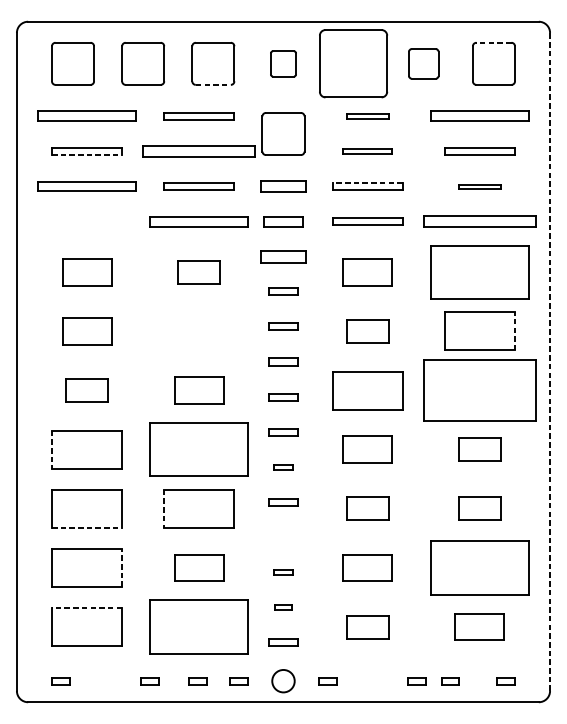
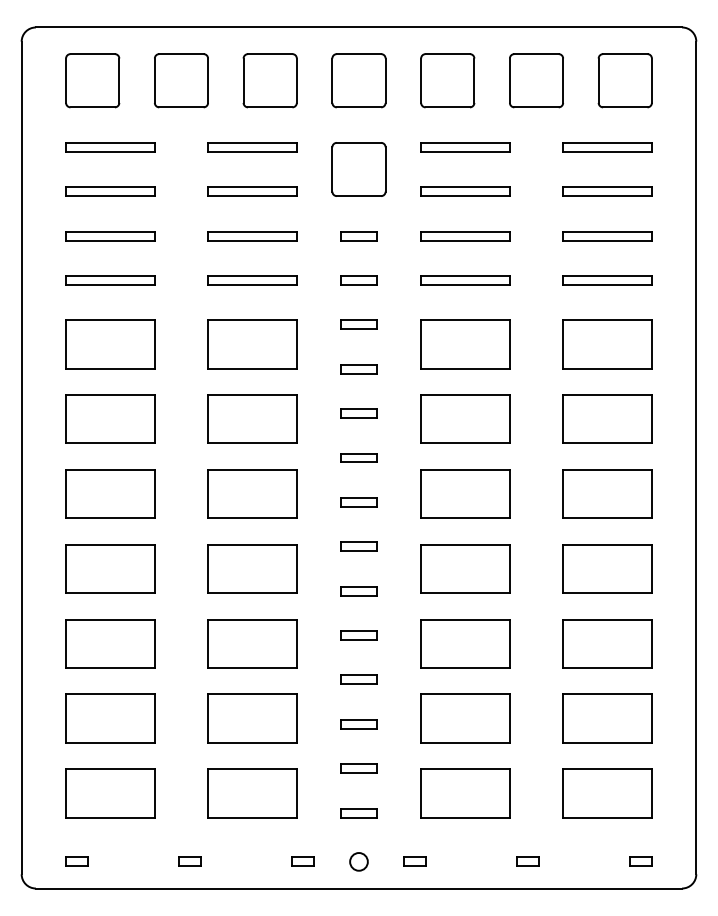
line: (493, 43) -> (624, 54), dashed -> solid
part: (283, 63) -> (358, 80), size x1.67
part: (353, 63) -> (447, 80), size x0.62
part: (423, 63) -> (536, 80), size x1.43
line: (213, 84) -> (270, 107), dashed -> solid
part: (87, 116) -> (110, 147), size x0.71
part: (367, 116) -> (465, 147), size x1.67
part: (479, 116) -> (607, 147), size x0.71
part: (199, 151) -> (252, 191), size x0.62
part: (367, 151) -> (465, 191), size x1.43
line: (87, 155) -> (110, 196), dashed -> solid
line: (367, 182) -> (465, 231), dashed -> solid
part: (87, 186) -> (110, 236), size x0.71
part: (283, 186) -> (358, 236), size x0.62
part: (479, 186) -> (607, 236), size x1.67
part: (87, 221) -> (110, 280), added
part: (199, 221) -> (252, 280), size x0.71
part: (283, 221) -> (358, 280), size x0.71
part: (479, 221) -> (607, 280), size x0.62
part: (283, 256) -> (358, 324), size x0.62
part: (87, 272) -> (110, 344), size x1.43
part: (199, 272) -> (252, 344), size x1.67
part: (367, 272) -> (465, 344), size x1.43
part: (479, 272) -> (607, 344), size x0.71
part: (87, 330) -> (110, 418), size x1.43
part: (199, 330) -> (252, 418), added
part: (367, 330) -> (465, 418), size x1.67
line: (514, 330) -> (651, 418), dashed -> solid
line: (550, 361) -> (696, 457), dashed -> solid
part: (87, 390) -> (110, 493), size x1.67
part: (199, 390) -> (252, 493), size x1.43
part: (479, 390) -> (607, 493), size x0.62
part: (199, 449) -> (252, 568), size x0.71
part: (367, 449) -> (465, 568), size x1.43
part: (479, 449) -> (607, 568), size x1.67
line: (52, 450) -> (66, 569), dashed -> solid
part: (283, 467) -> (358, 591), size x1.43
part: (367, 508) -> (465, 643), size x1.67
part: (479, 508) -> (607, 643), size x1.67
line: (164, 509) -> (208, 644), dashed -> solid
line: (87, 527) -> (110, 667), dashed -> solid
part: (283, 537) -> (358, 679), added
line: (121, 567) -> (154, 718), dashed -> solid
part: (199, 567) -> (252, 718), size x1.43
part: (367, 567) -> (465, 718), size x1.43
part: (479, 567) -> (607, 718), size x0.71
part: (283, 572) -> (358, 724), size x1.43
part: (283, 607) -> (358, 768), size x1.67
line: (86, 608) -> (109, 769), dashed -> solid
part: (199, 627) -> (252, 793), size x0.71
part: (367, 627) -> (465, 793), size x1.67
part: (479, 627) -> (607, 793), size x1.43
part: (197, 680) -> (250, 861), removed
circle: (283, 680) -> (358, 861), size x0.62
part: (449, 680) -> (569, 861), removed

